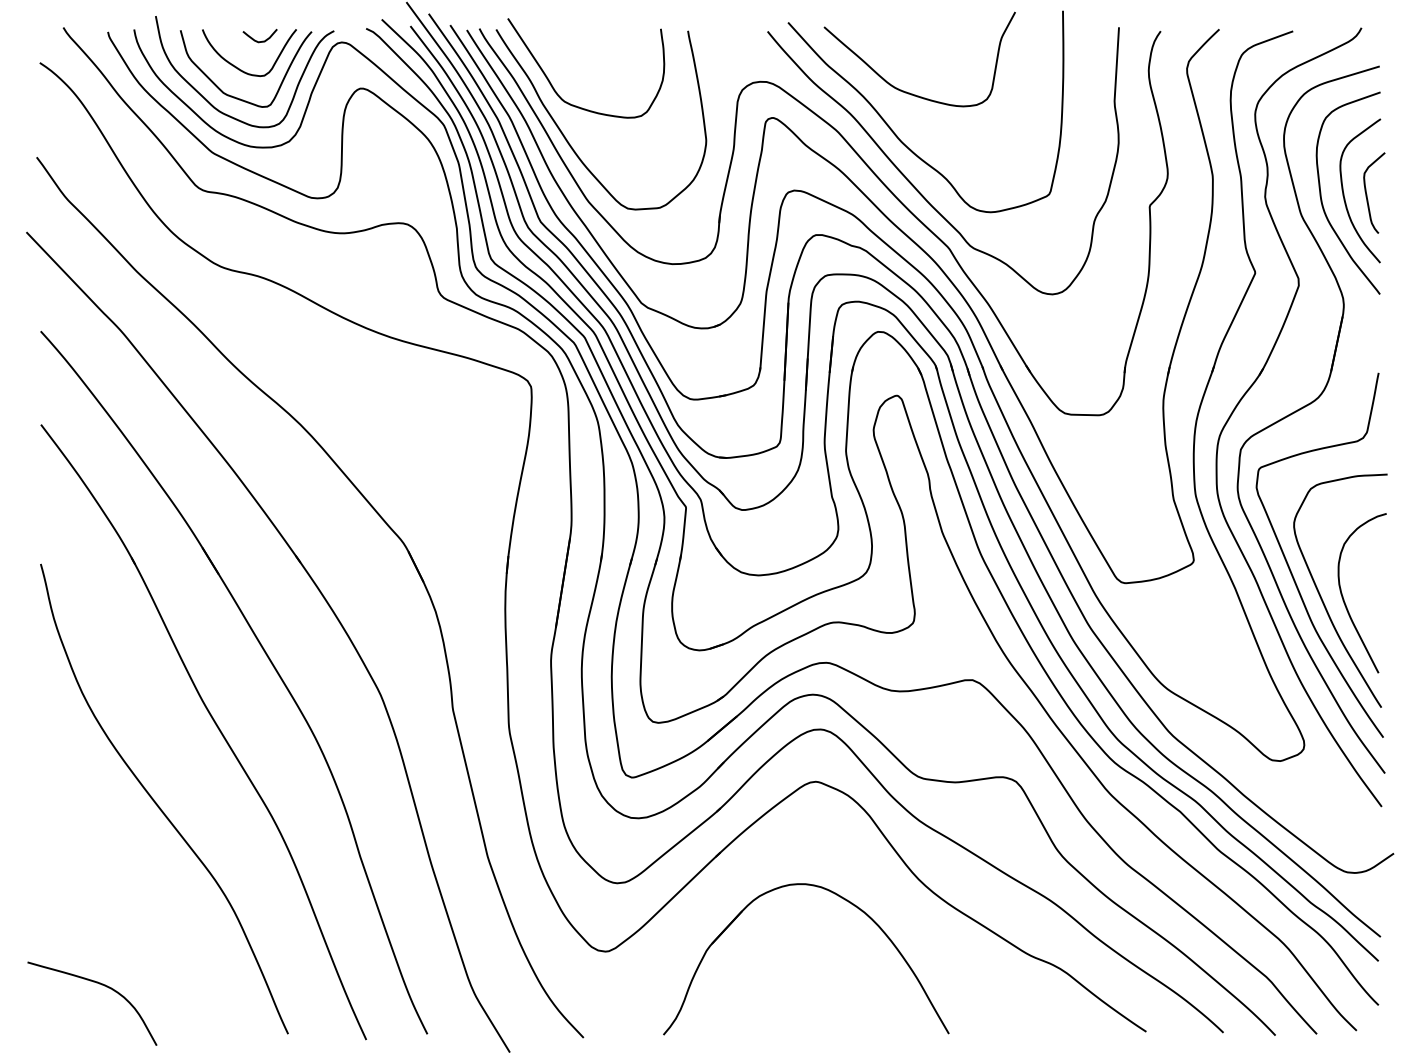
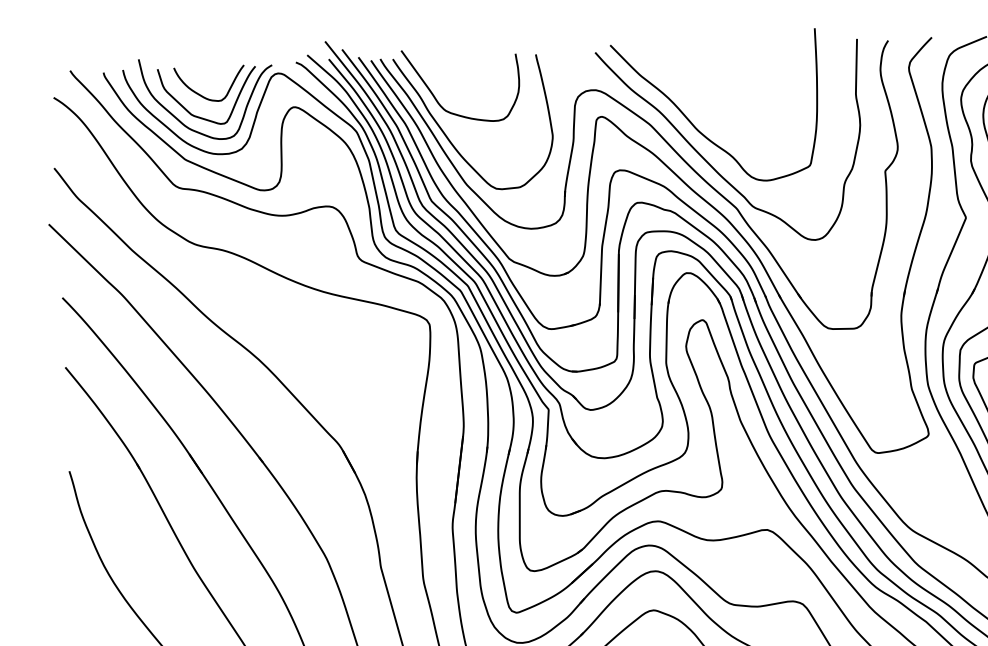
curve: (257, 40) -> (215, 74), removed
curve: (909, 92) -> (702, 93), removed

